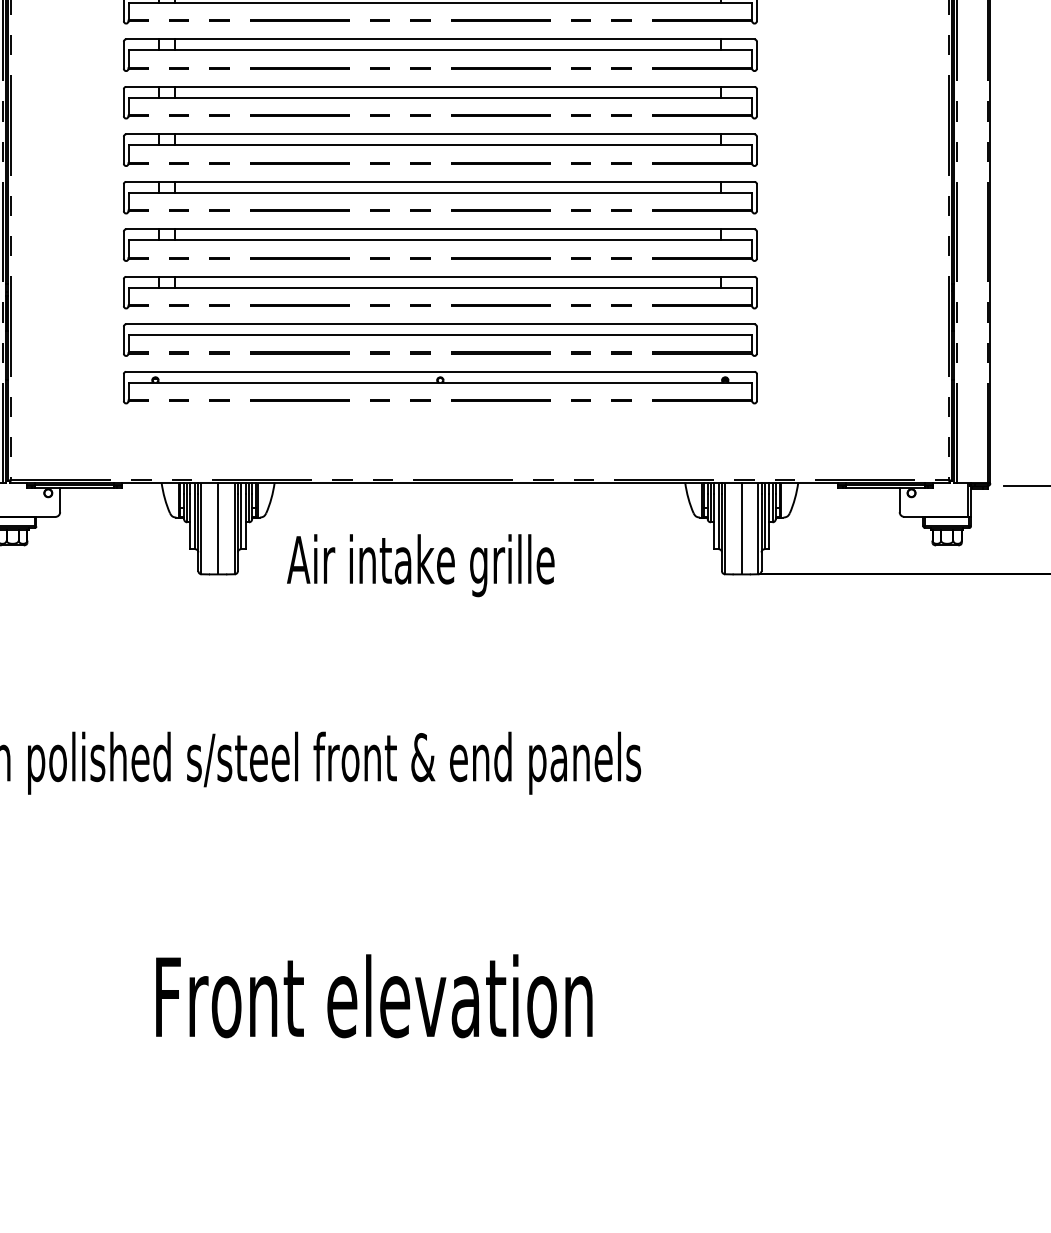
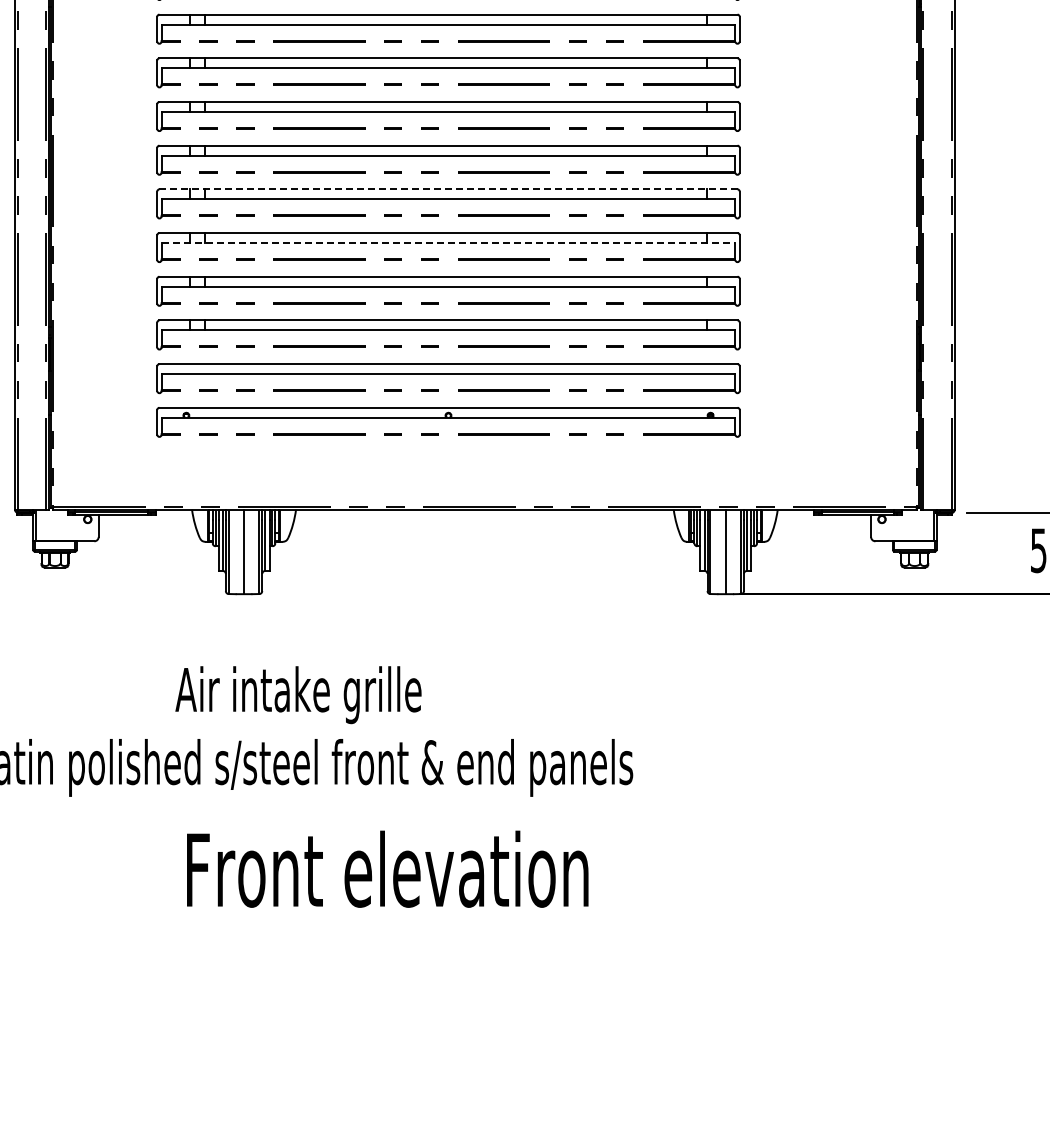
line: (440, 134) -> (448, 189), solid -> dashed
line: (440, 193) -> (448, 243), solid -> dashed
text: (420, 566) -> (298, 695), moved
text: (374, 995) -> (387, 868), moved

